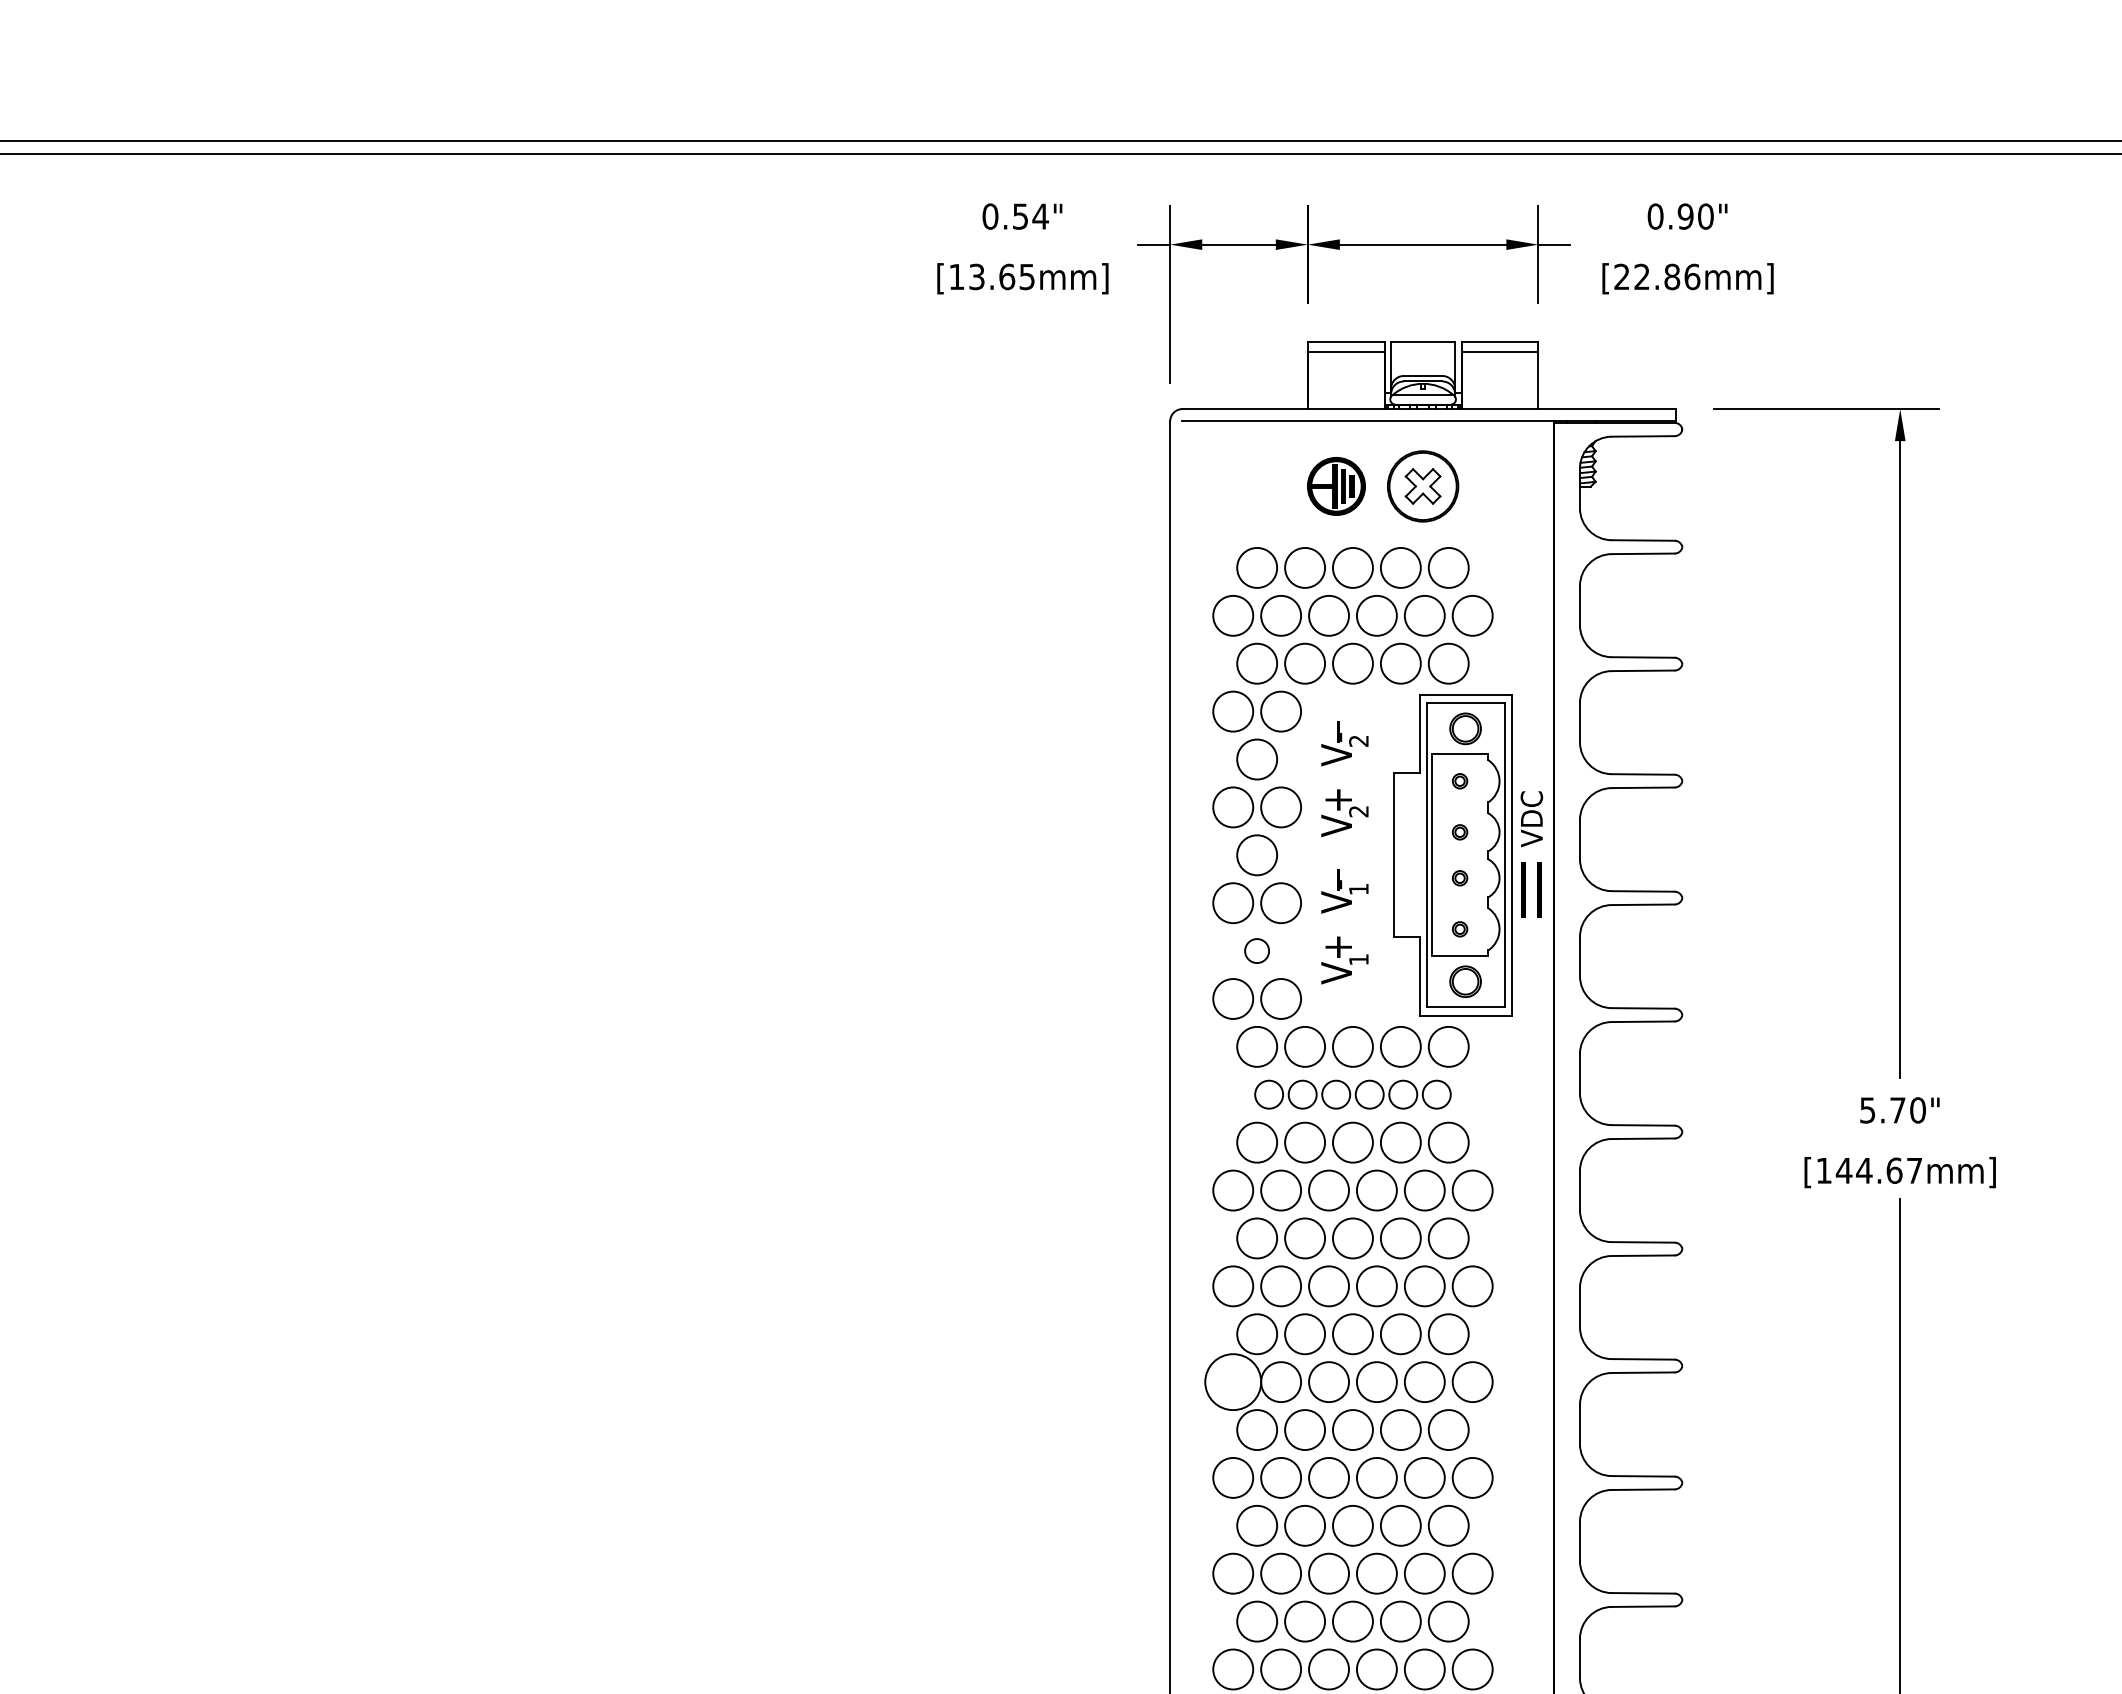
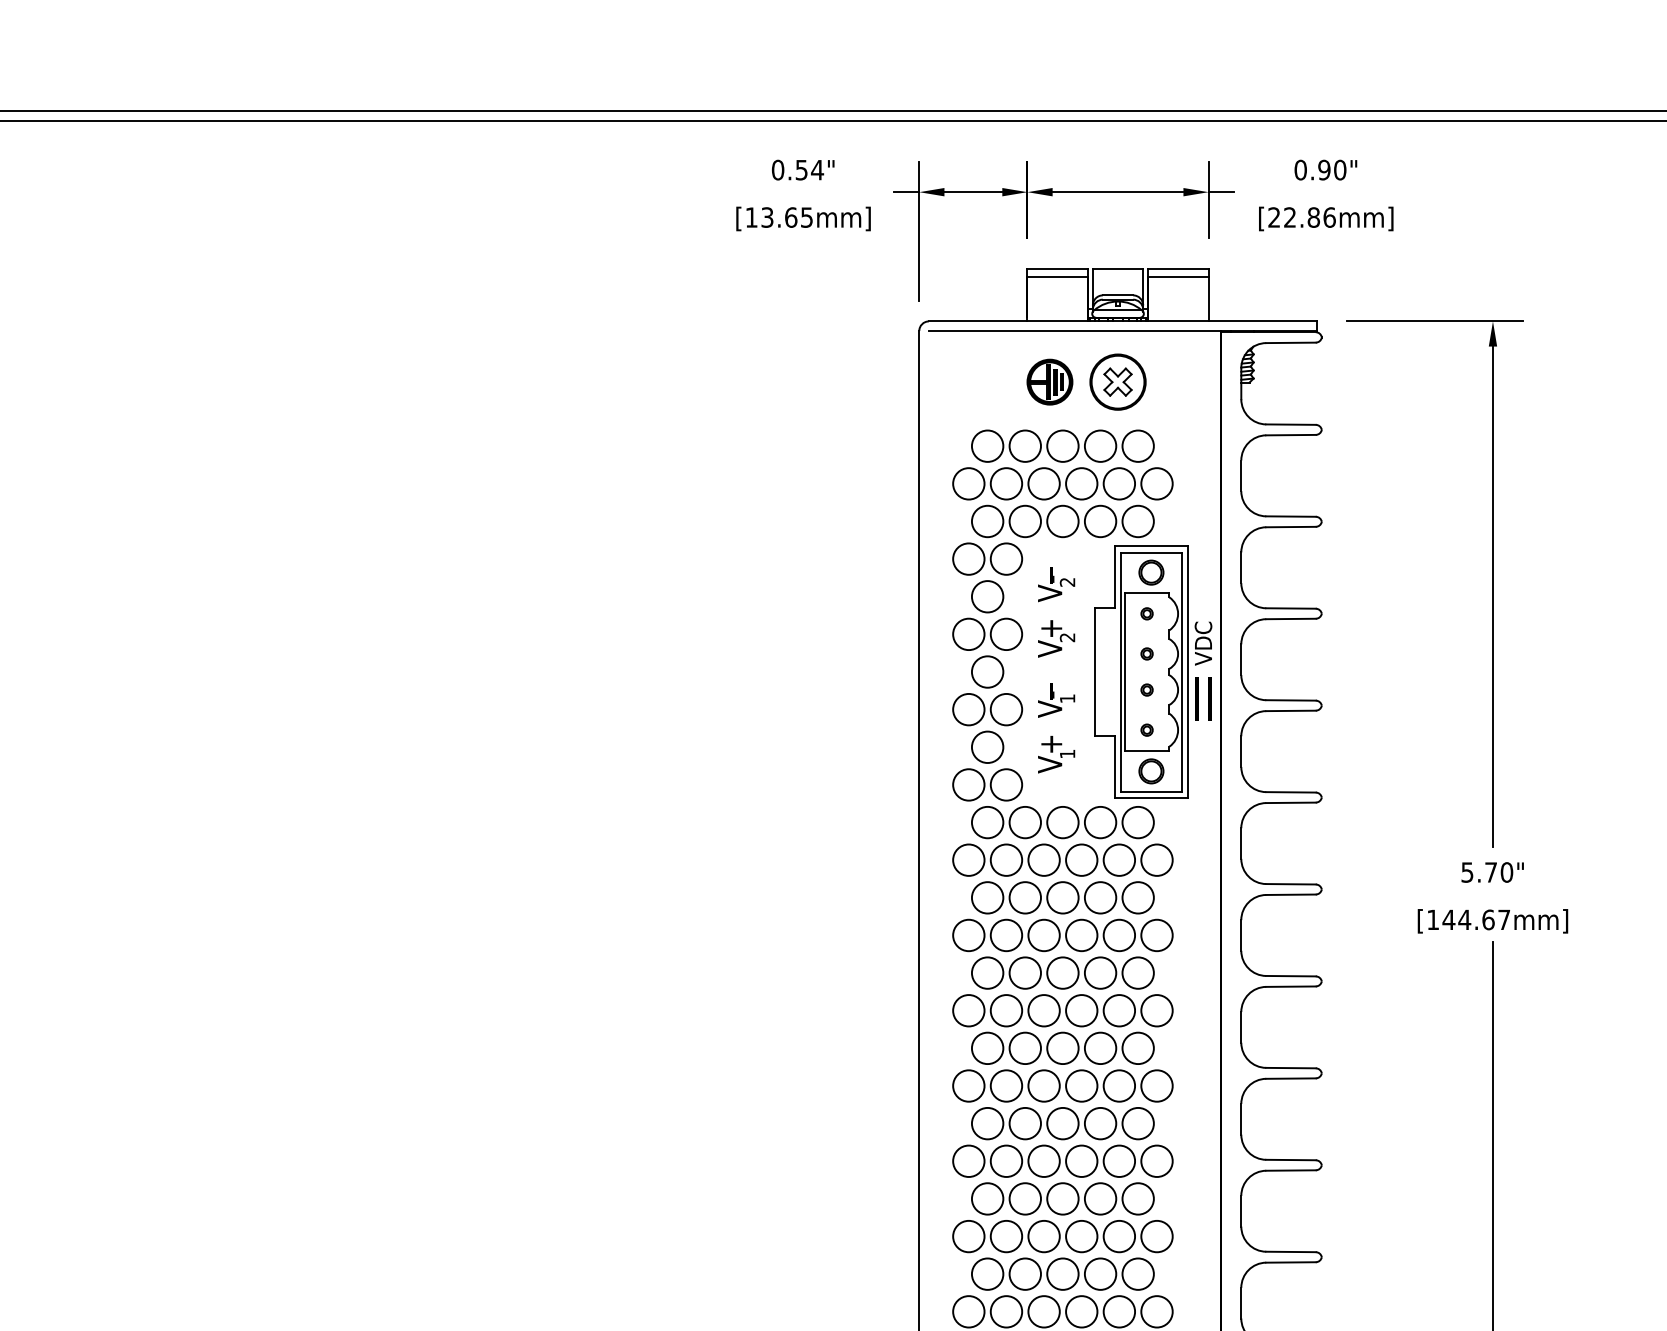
circle: (1256, 950) -> (987, 746), size x1.67
part: (1352, 1094) -> (1062, 859), size x1.43
circle: (1233, 1382) -> (969, 1086), size x0.71

